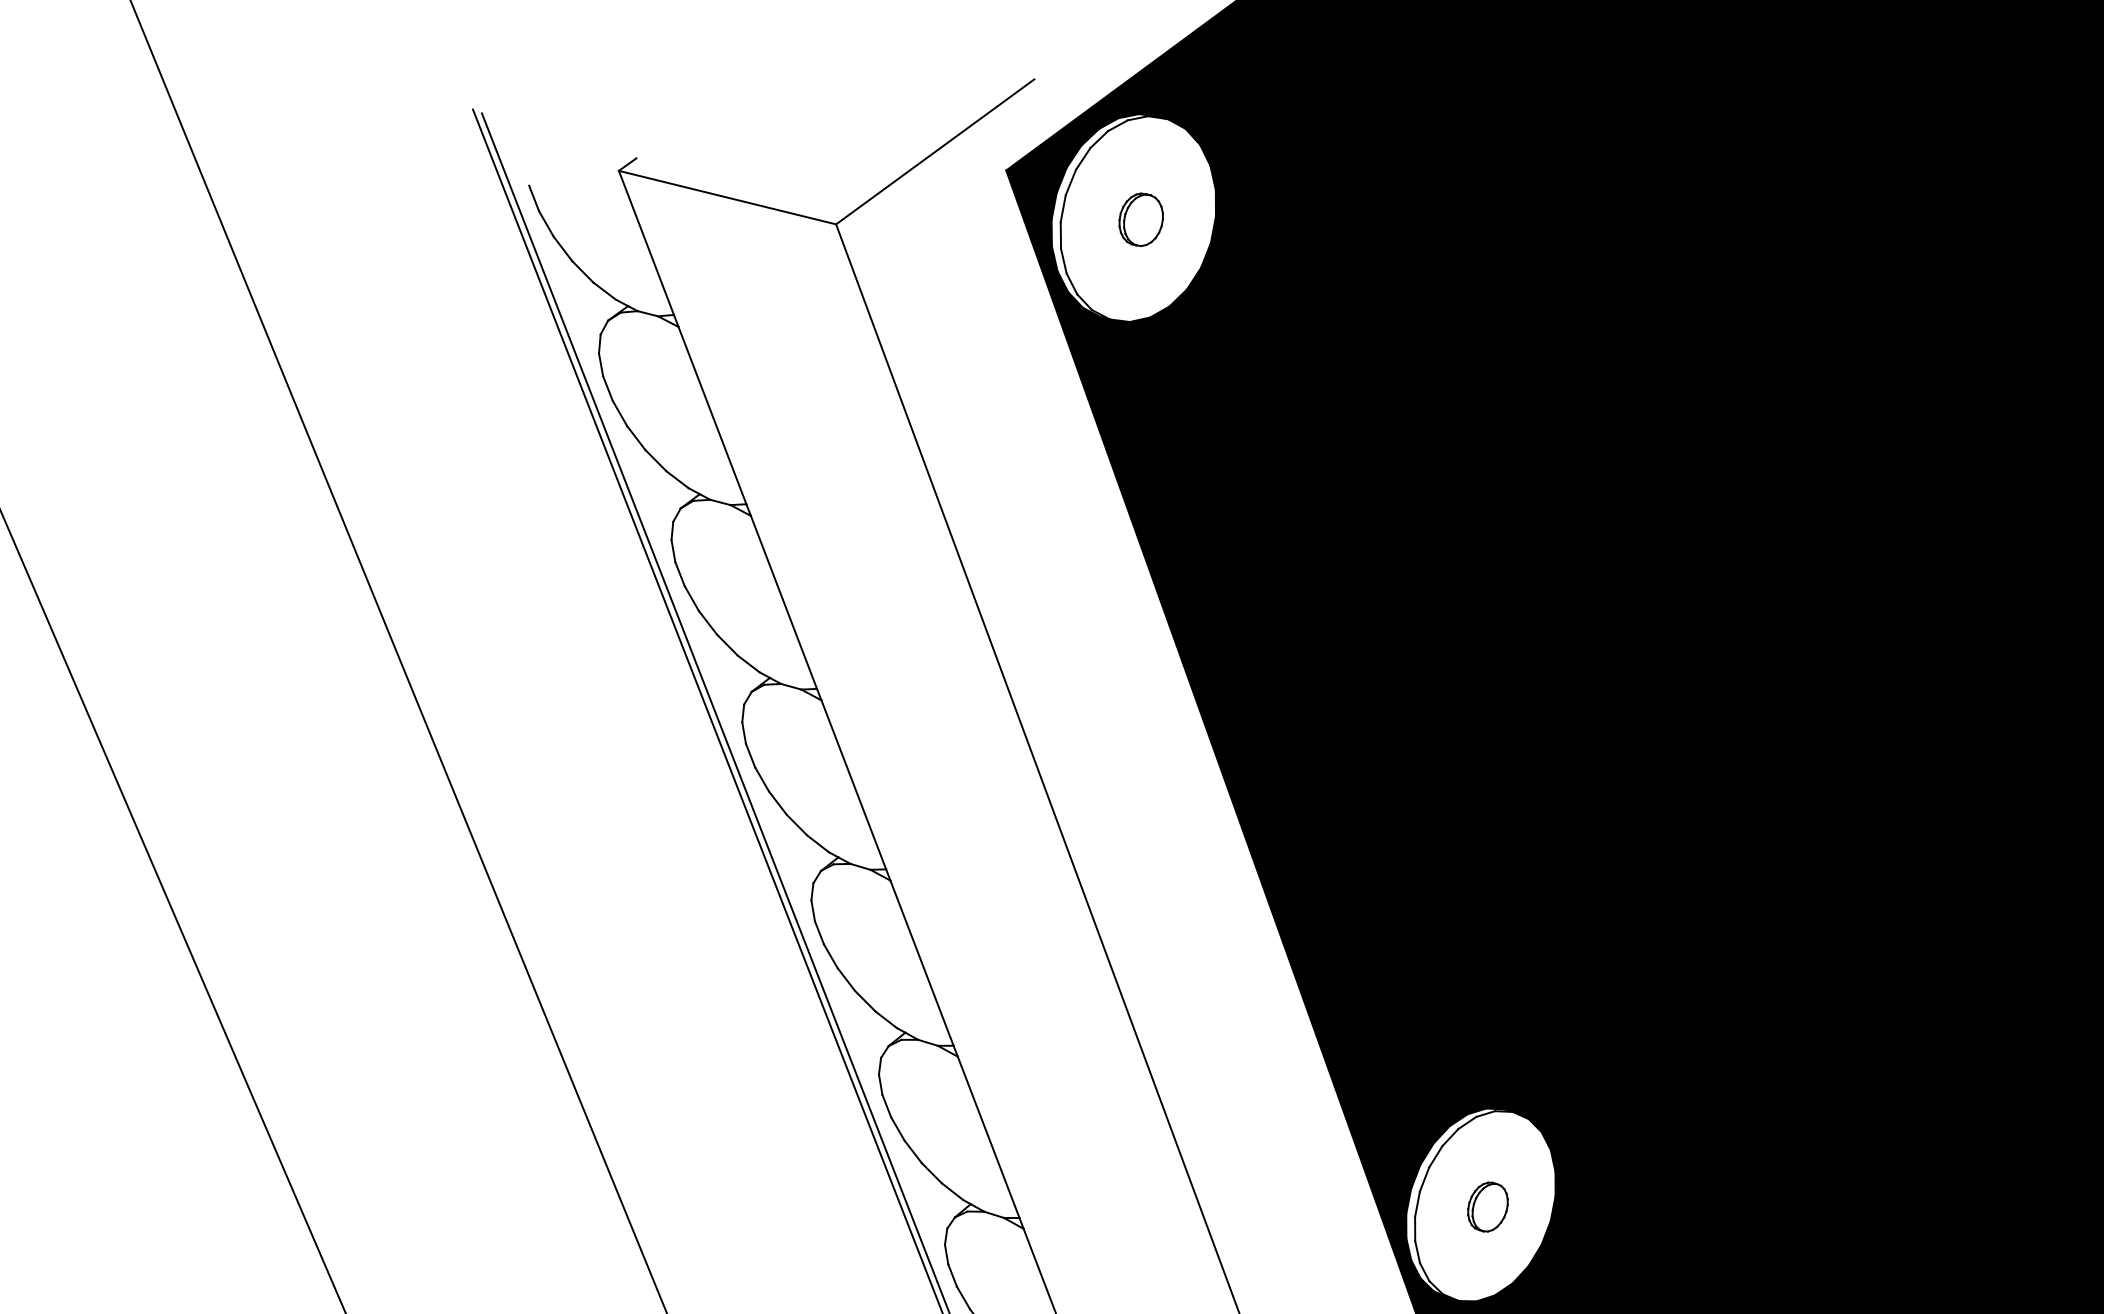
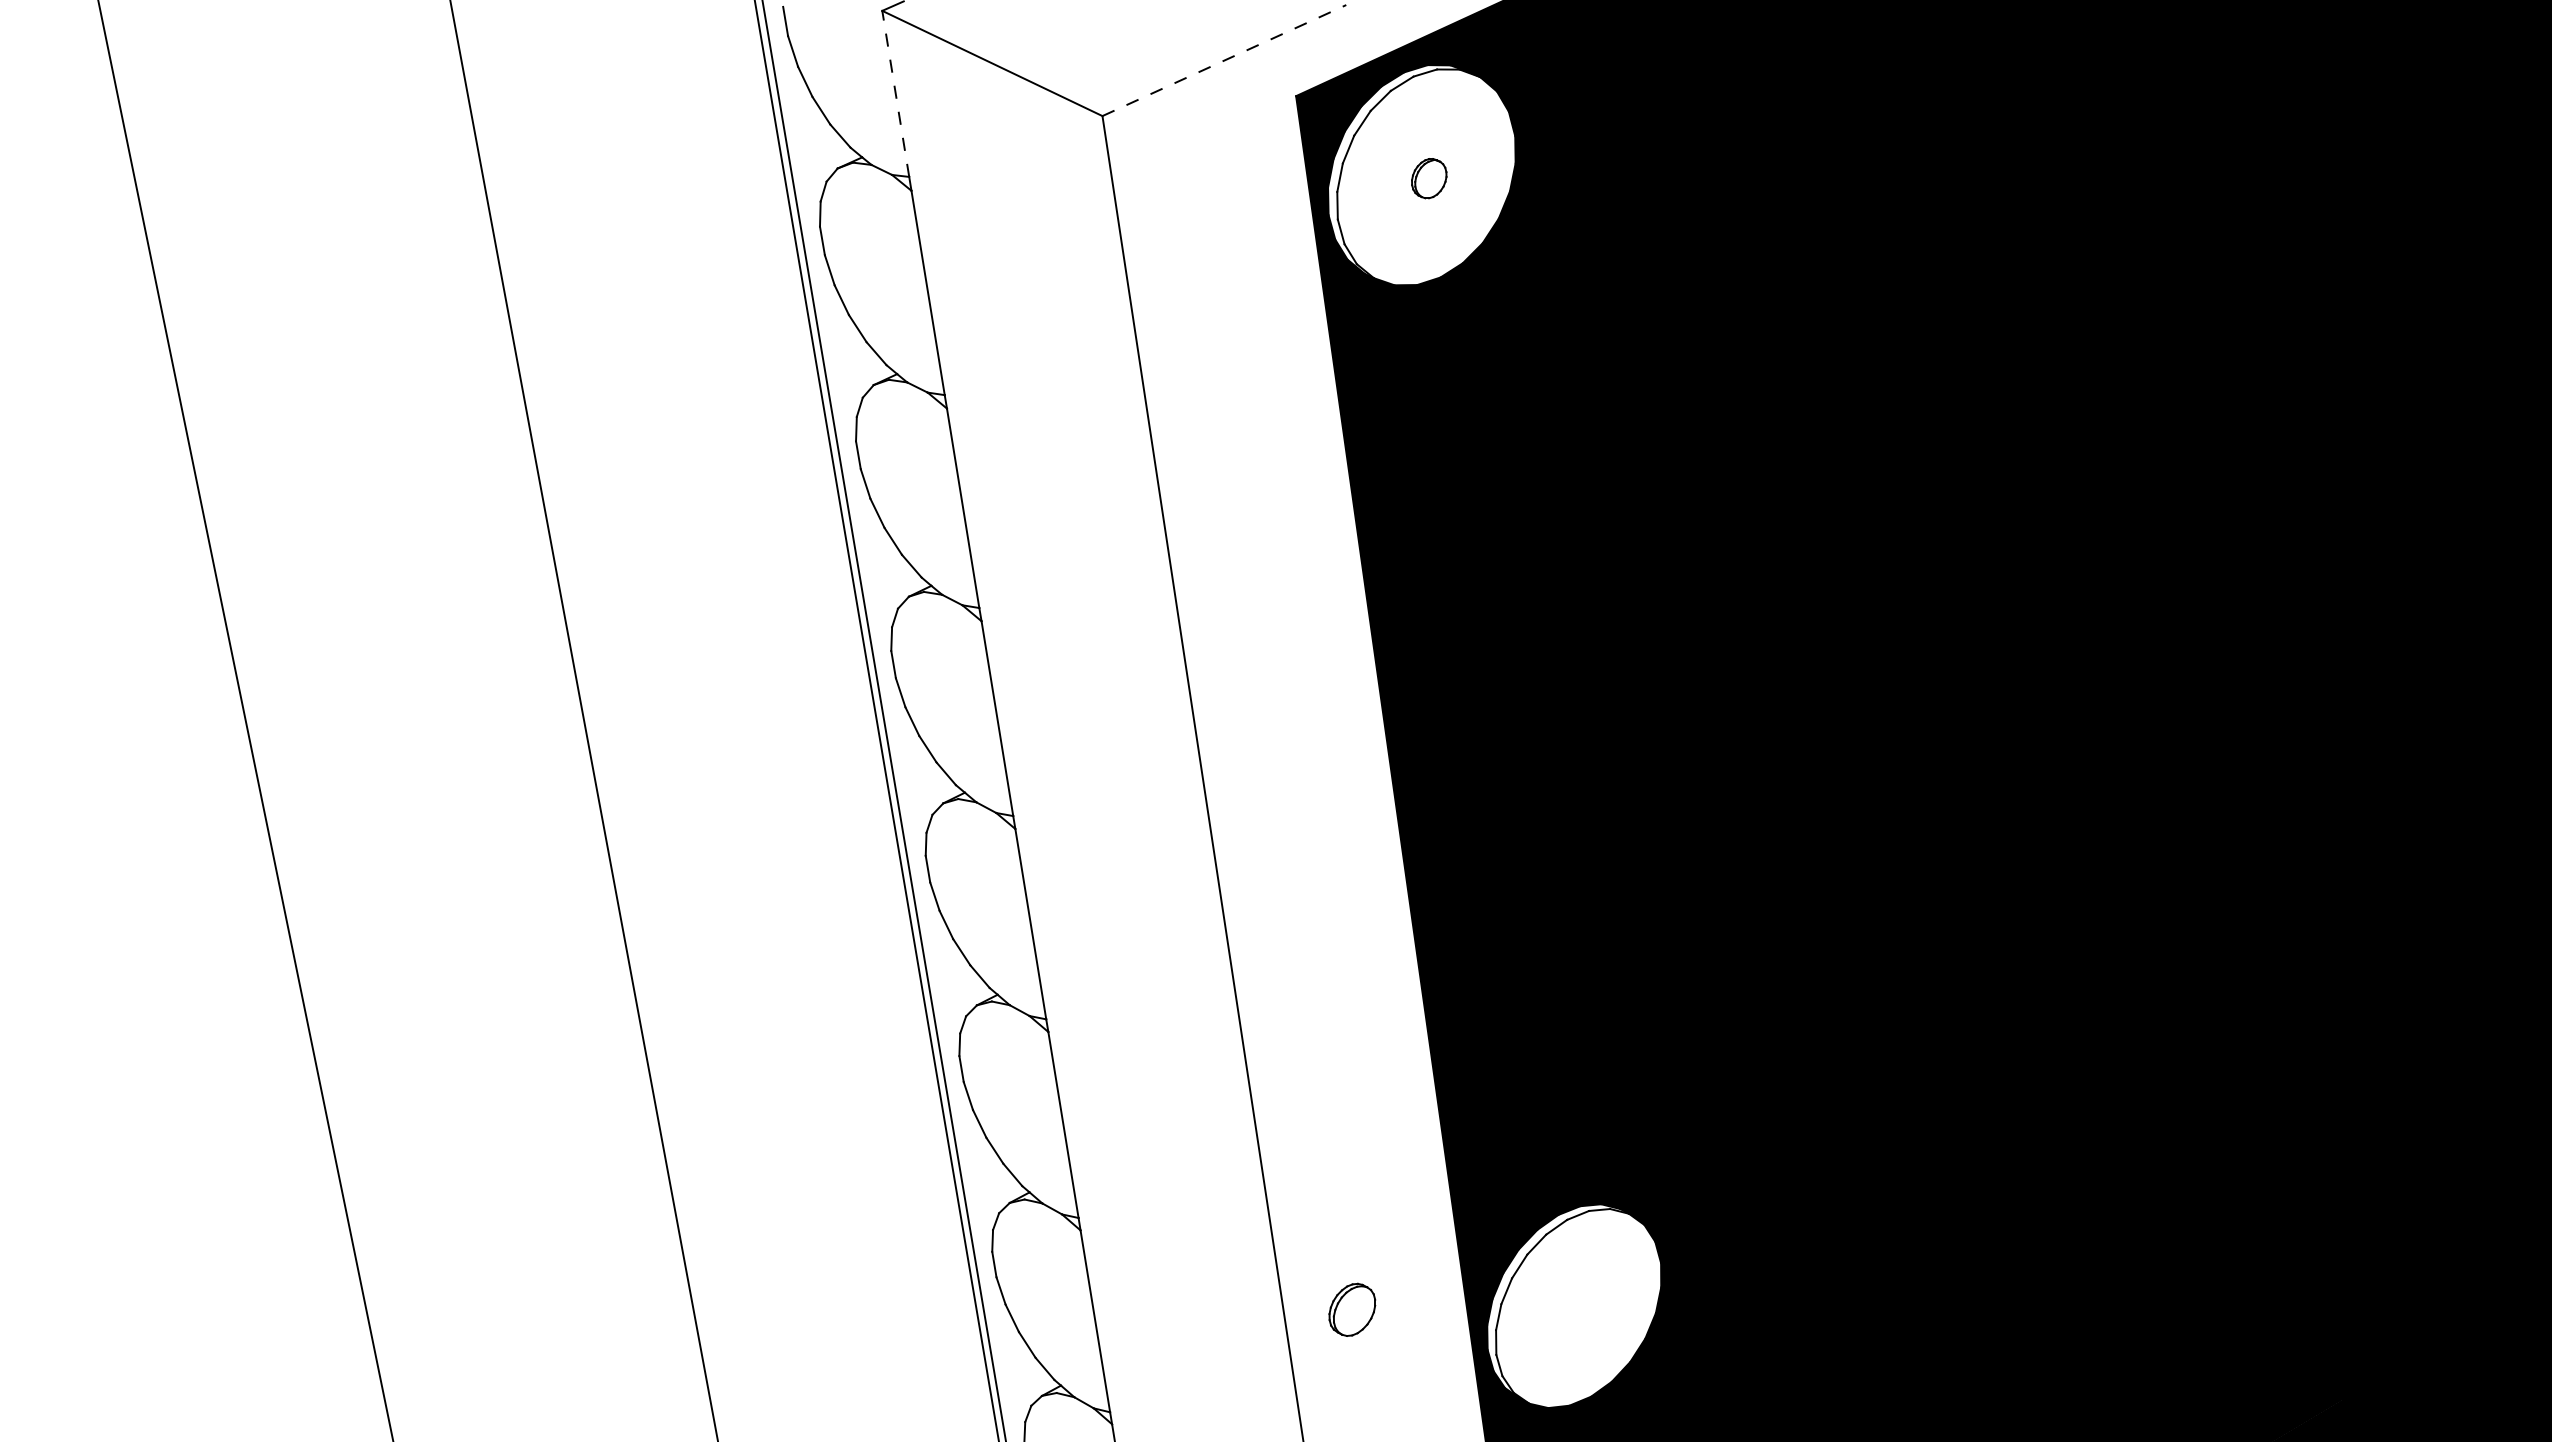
line: (935, 151) -> (1224, 60), solid -> dashed
part: (1140, 219) -> (1428, 178), size x0.7
line: (646, 242) -> (895, 93), solid -> dashed
part: (1488, 1206) -> (1352, 1309), moved

